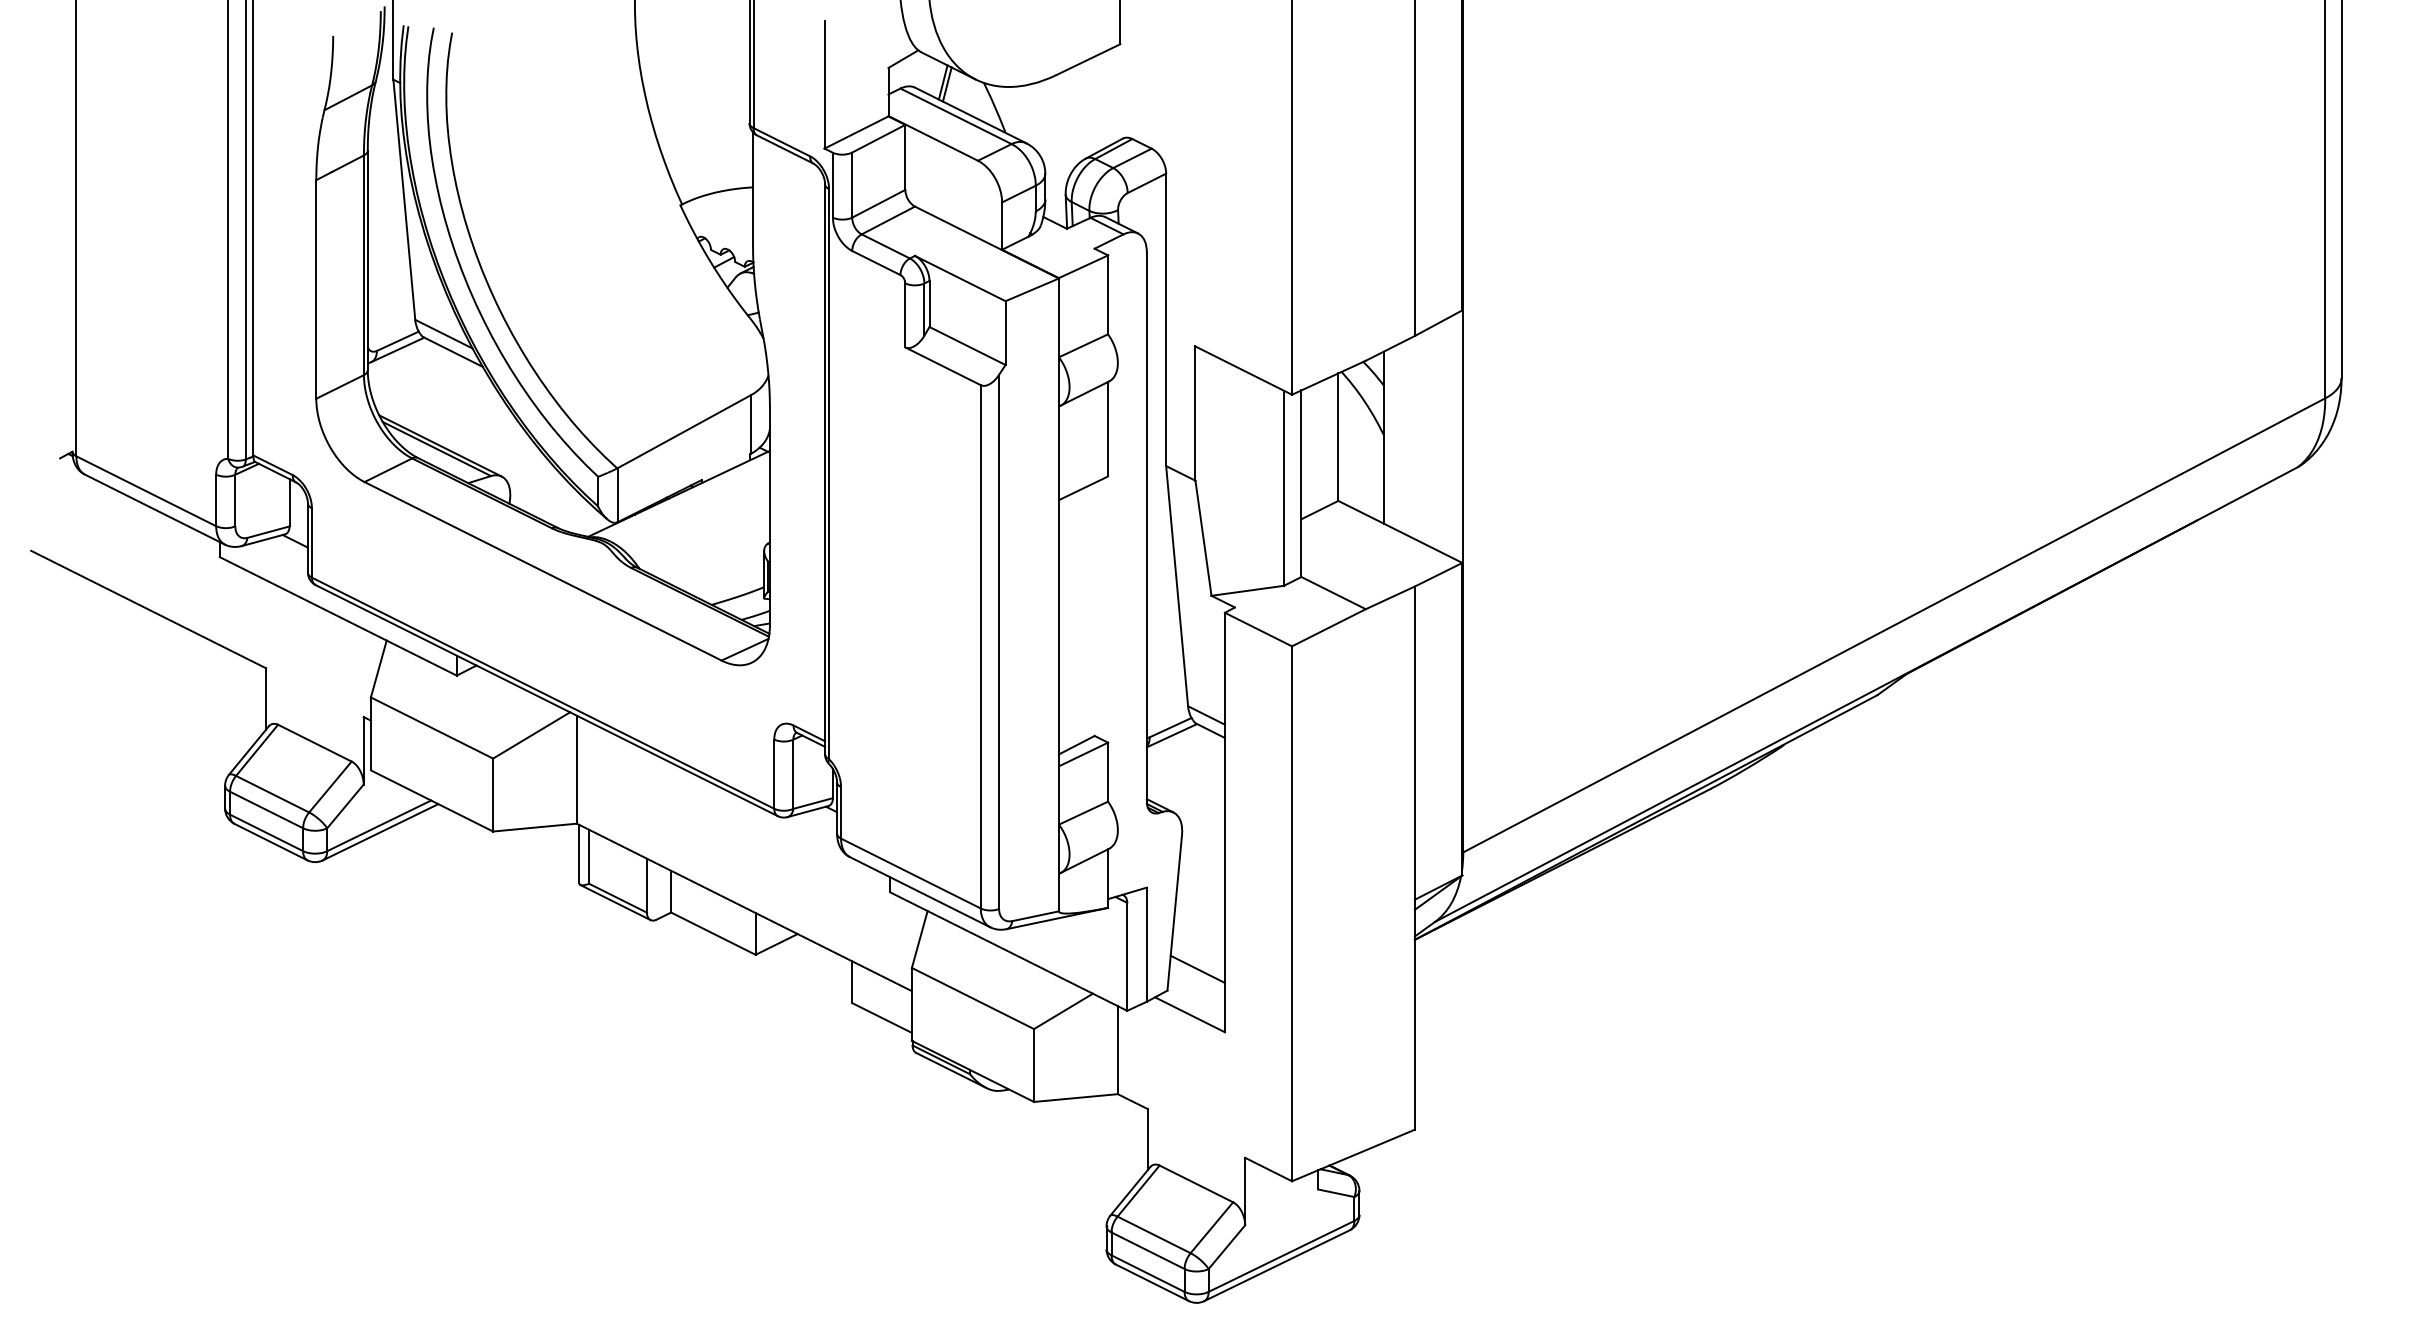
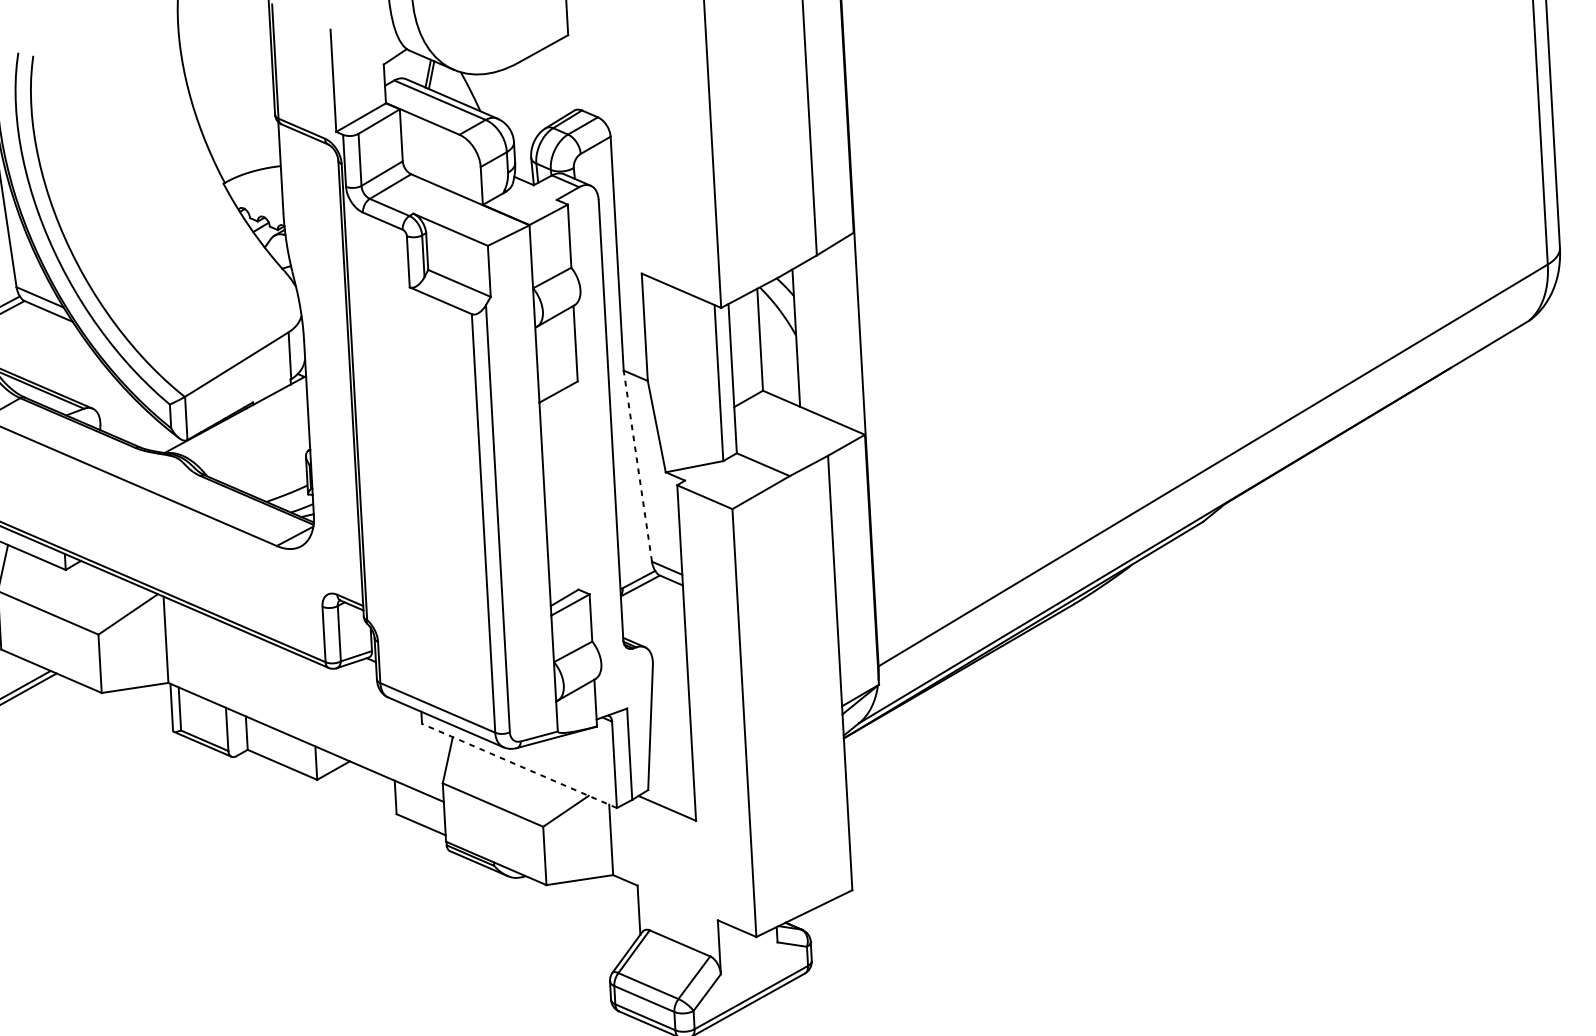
line: (1177, 586) -> (638, 466), solid -> dashed
line: (1008, 951) -> (519, 765), solid -> dashed
line: (1197, 968) -> (671, 771), removed

